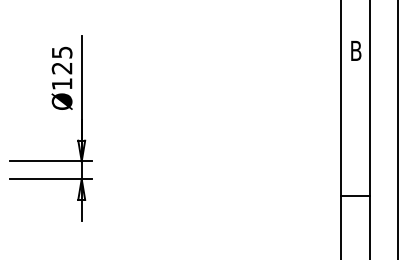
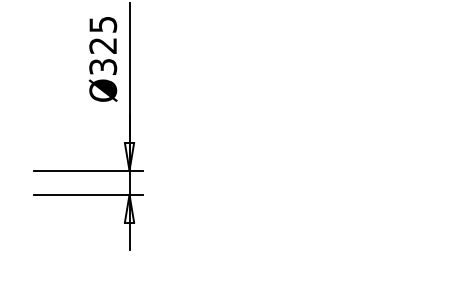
text: (61, 83) -> (102, 66), Ø125 -> Ø325

